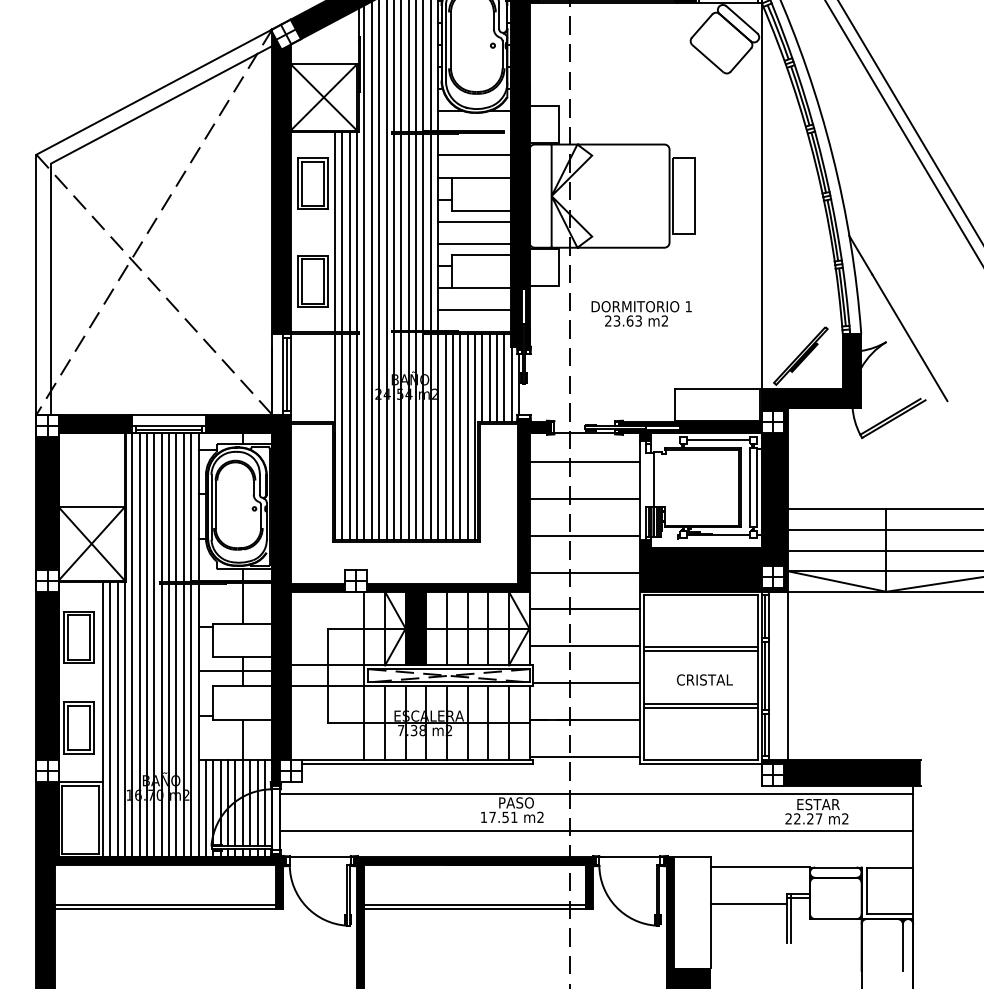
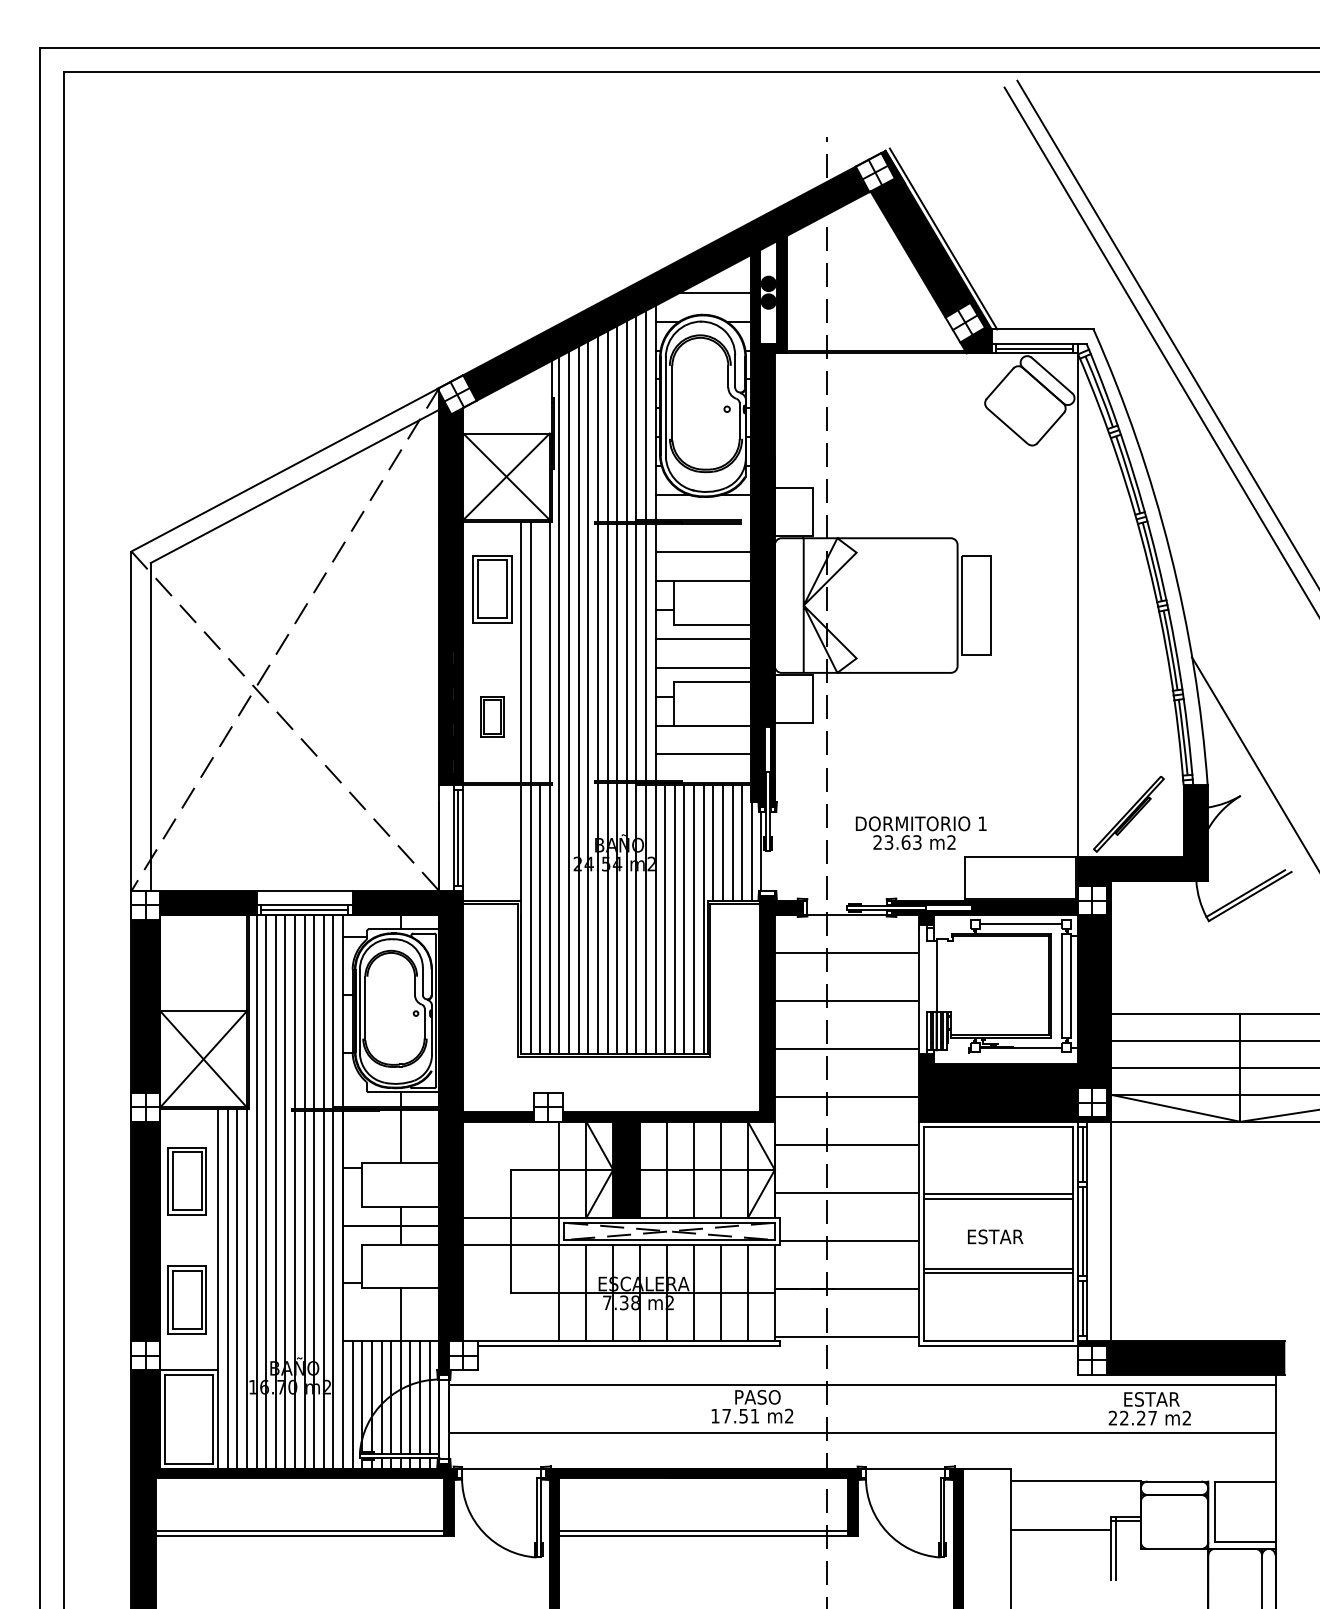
line: (349, 232) -> (540, 652), removed
part: (313, 281) -> (492, 716), size x0.6
text: (641, 313) -> (920, 832), moved
text: (704, 679) -> (1003, 1236), CRISTAL -> ESTAR

